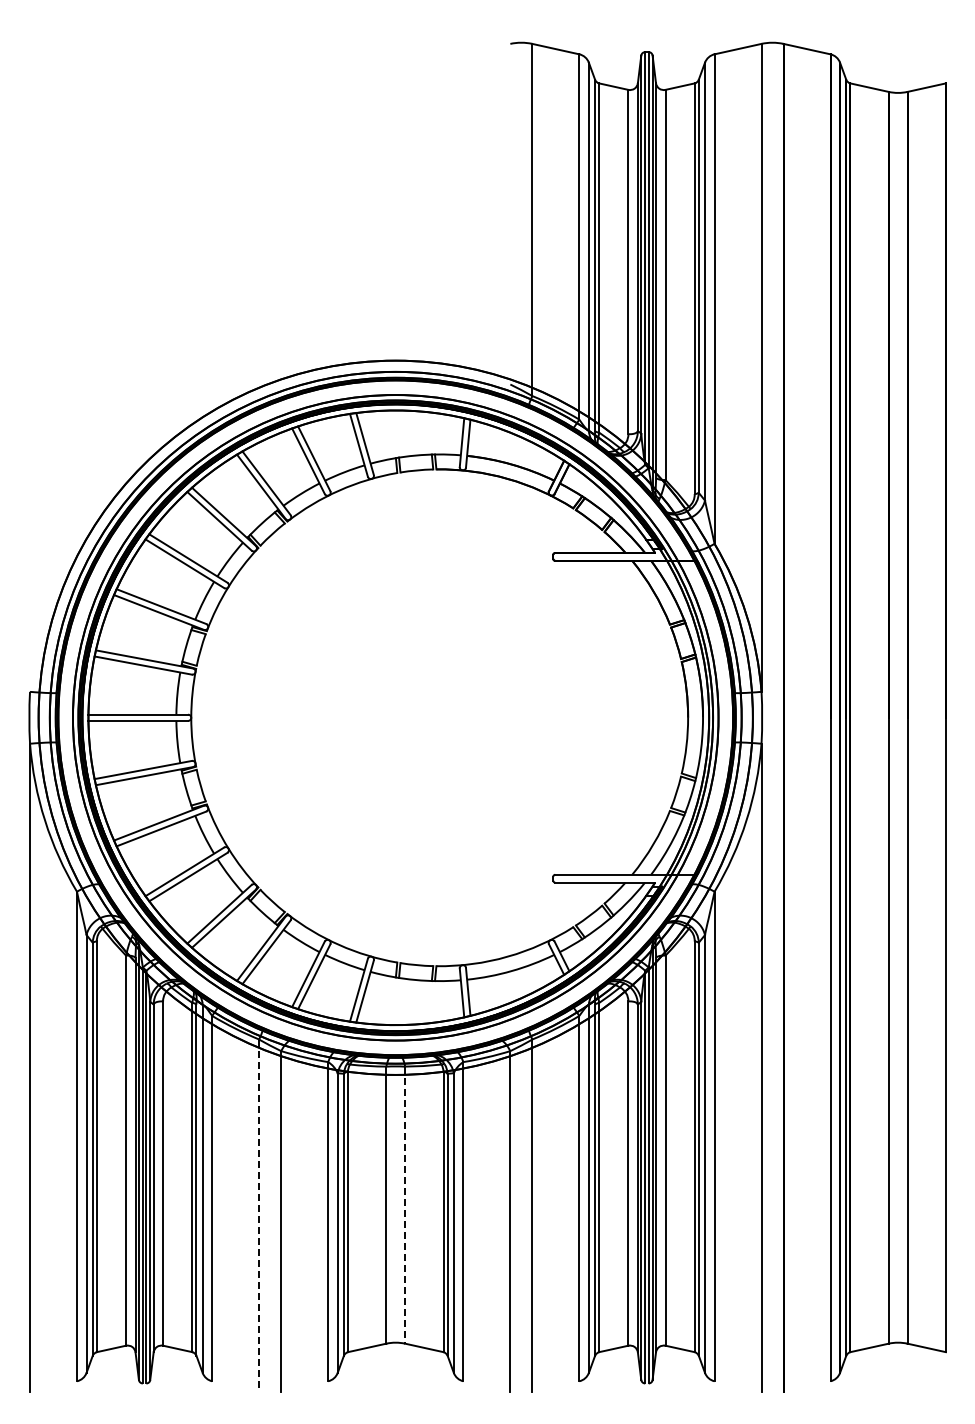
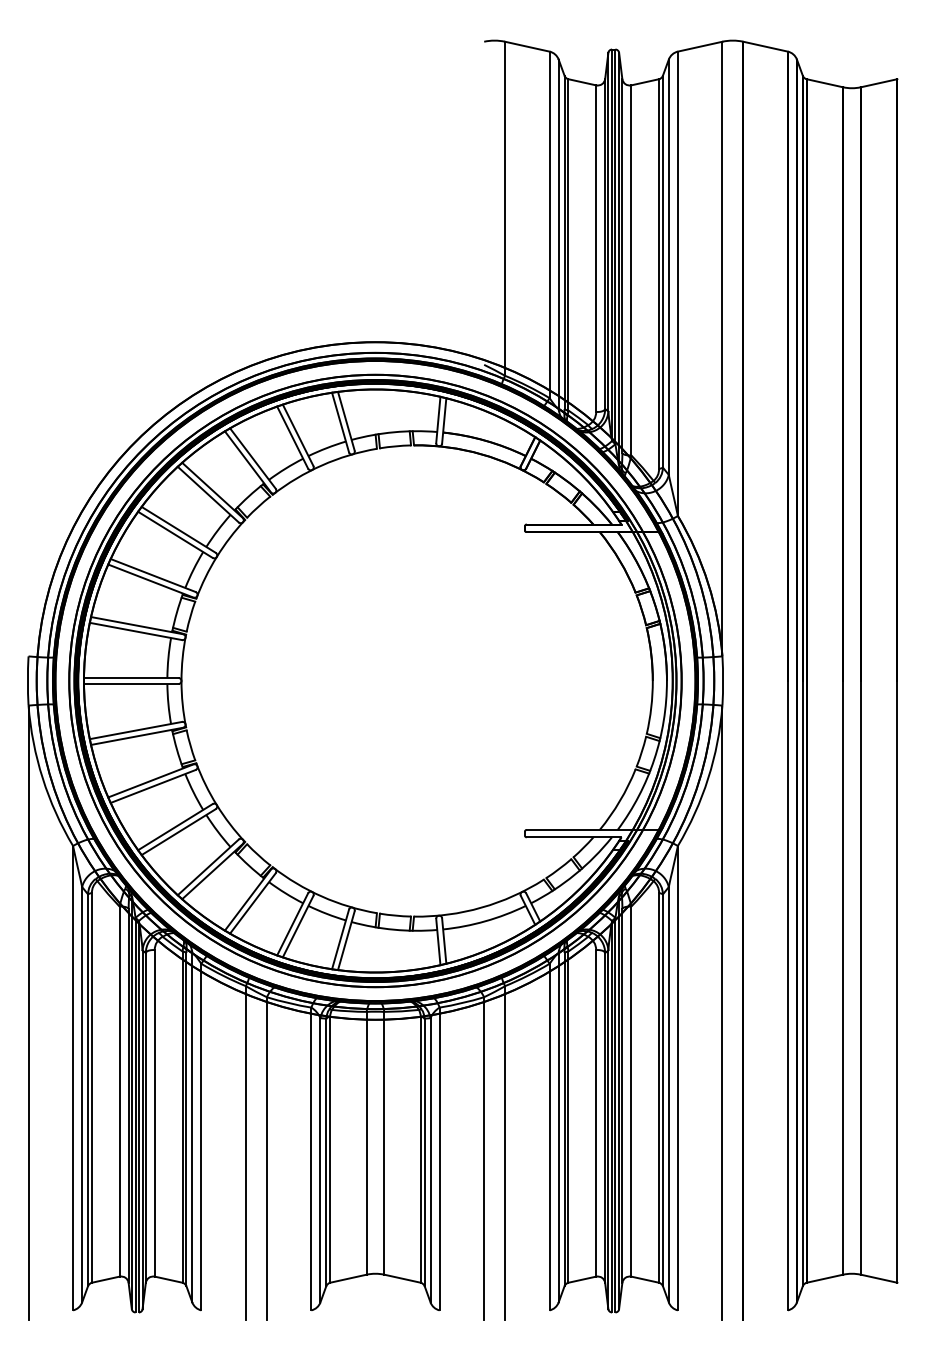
line: (405, 1205) -> (384, 1143), dashed -> solid
line: (259, 1216) -> (246, 1154), dashed -> solid

